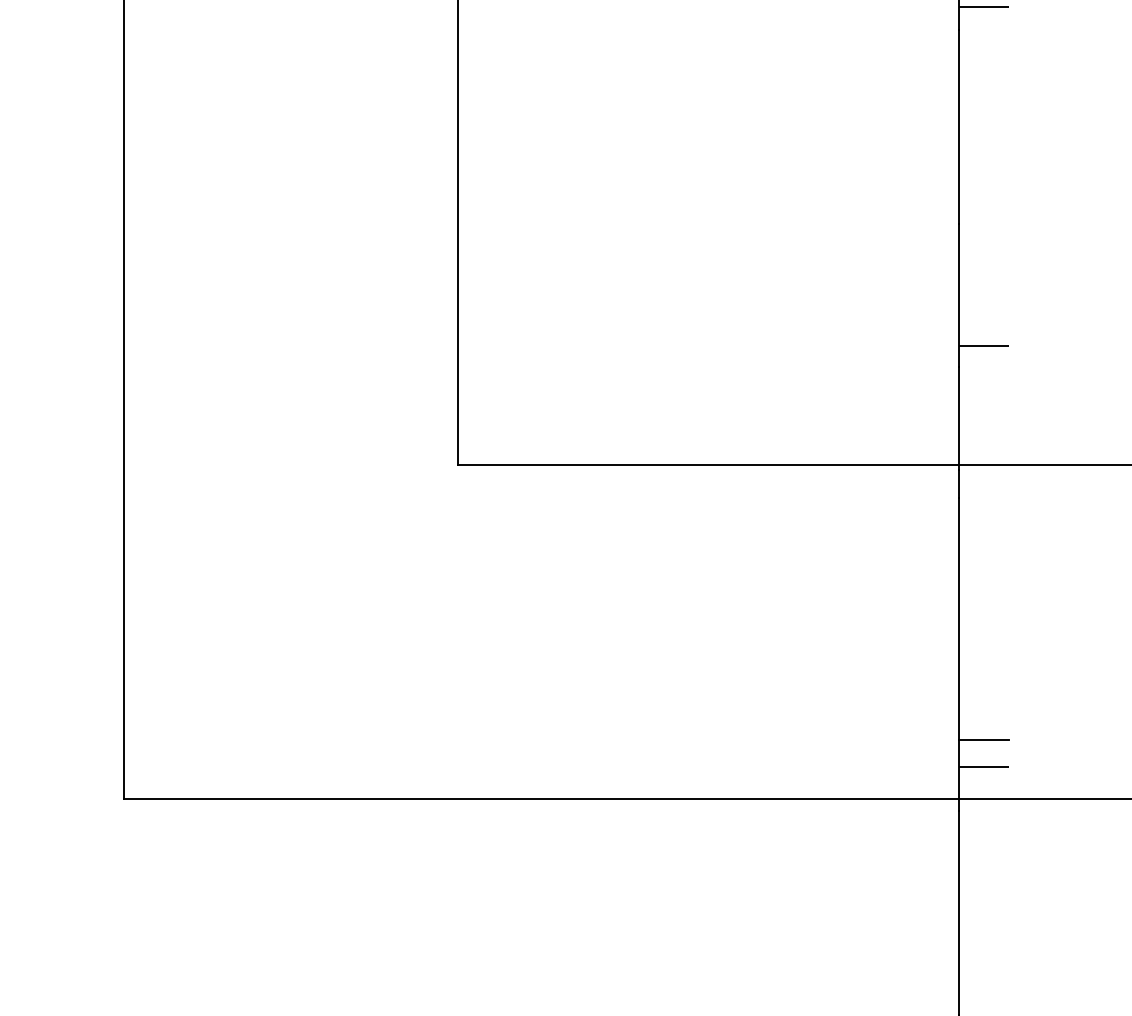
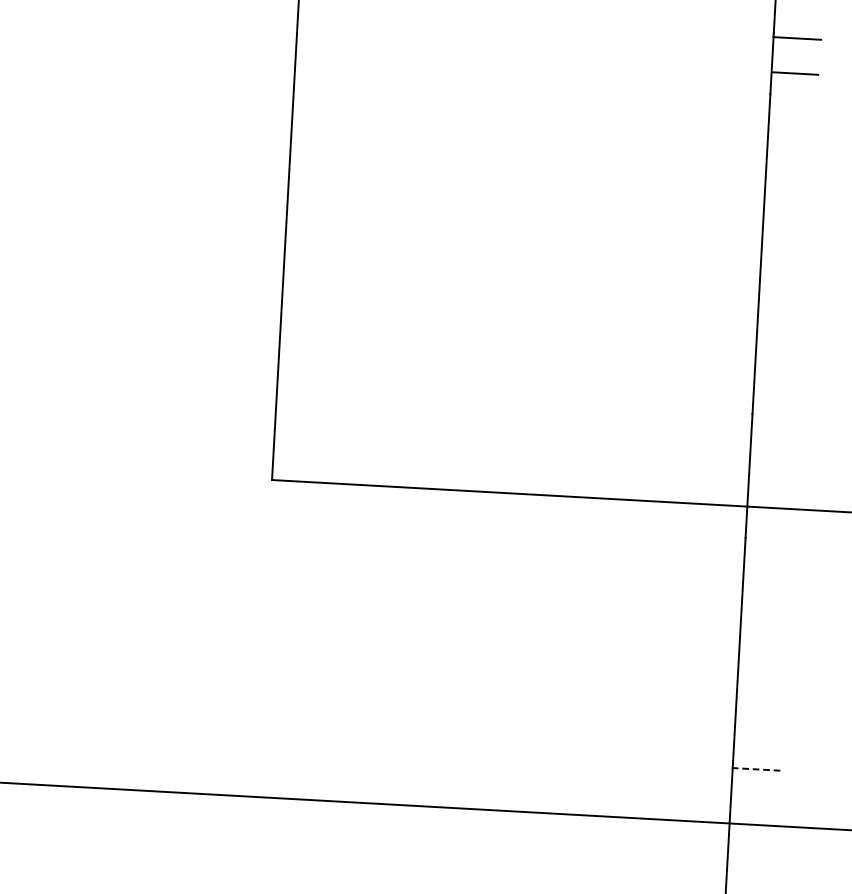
line: (984, 346) -> (777, 395), removed
line: (983, 740) -> (755, 769), solid -> dashed
line: (984, 766) -> (755, 794), removed

